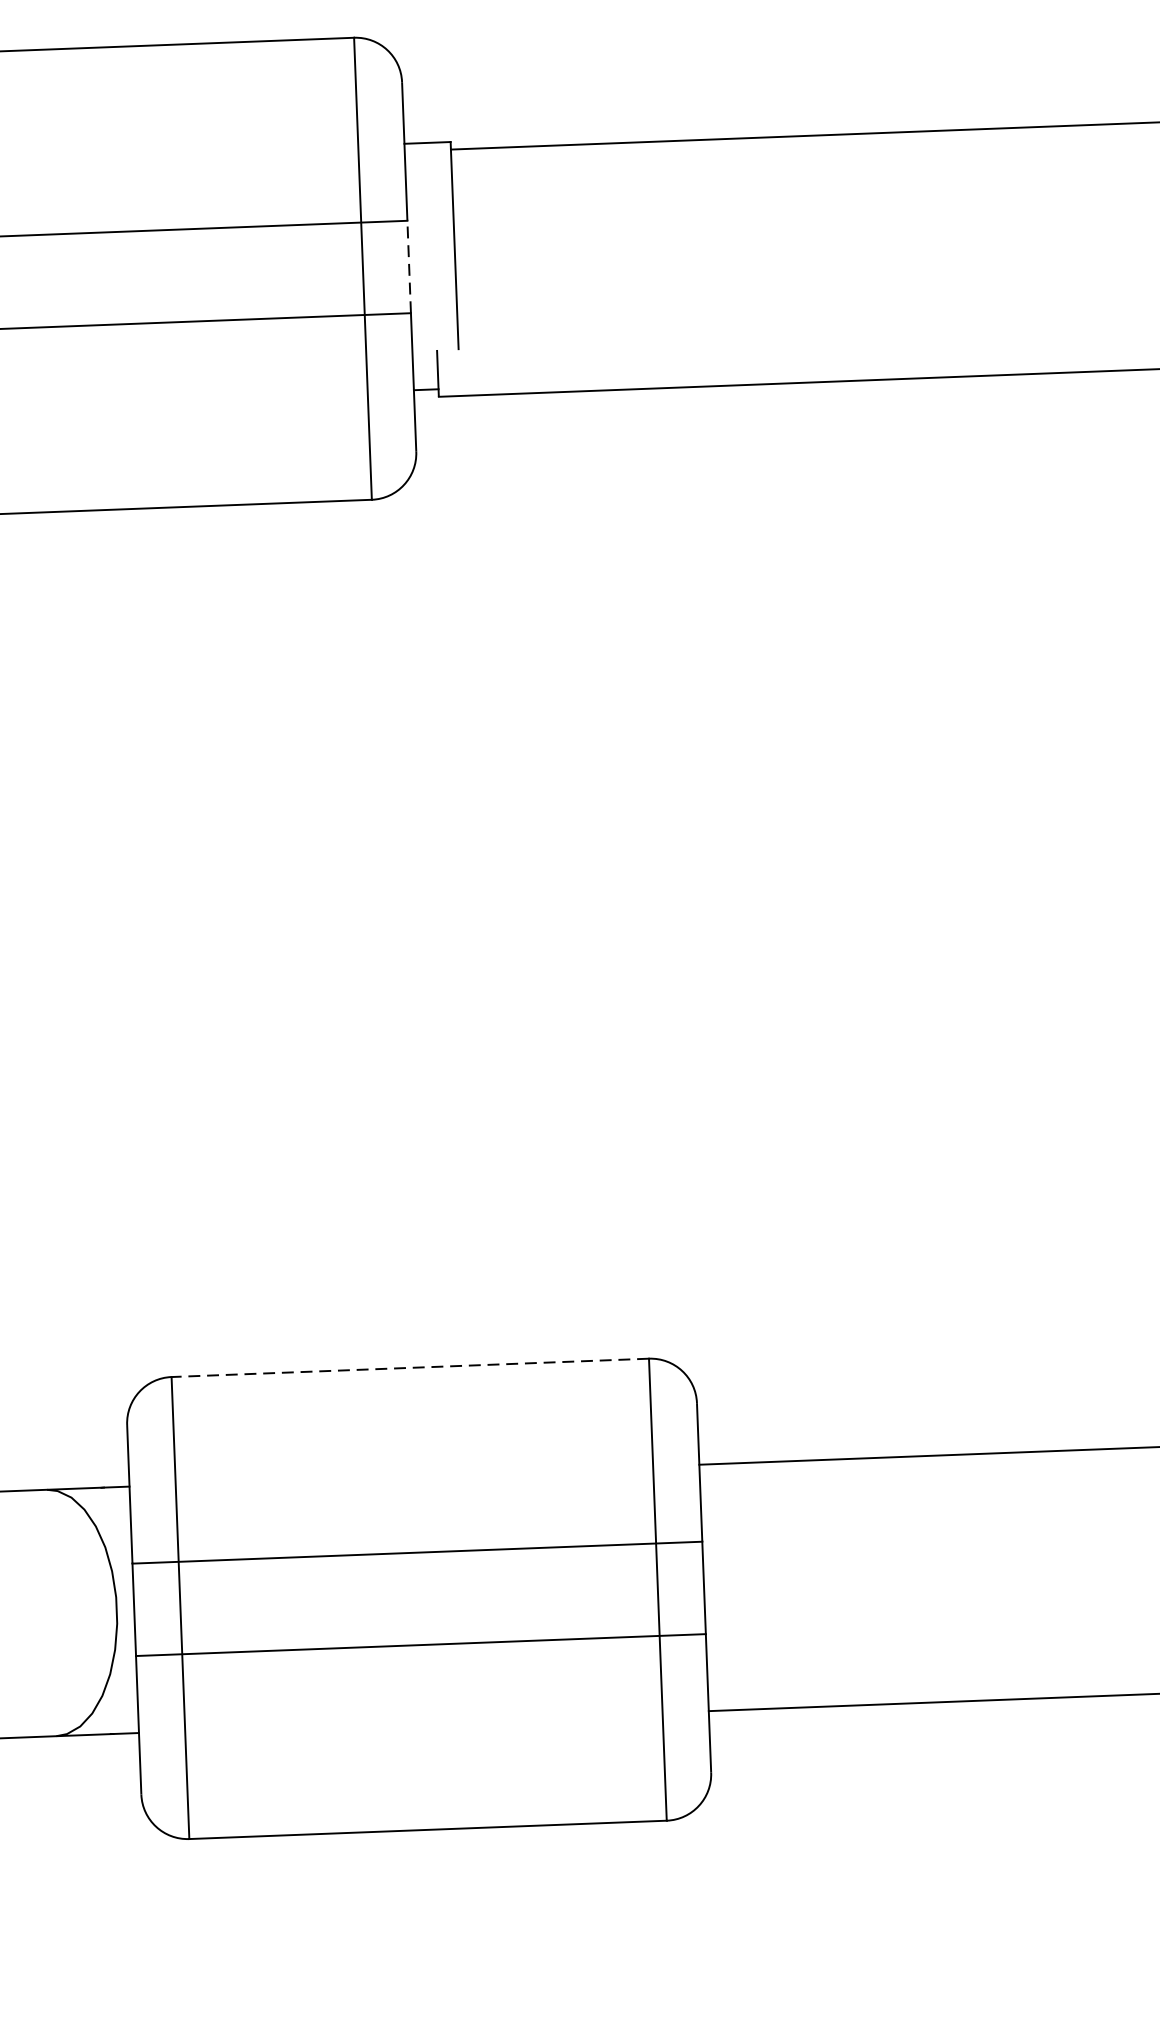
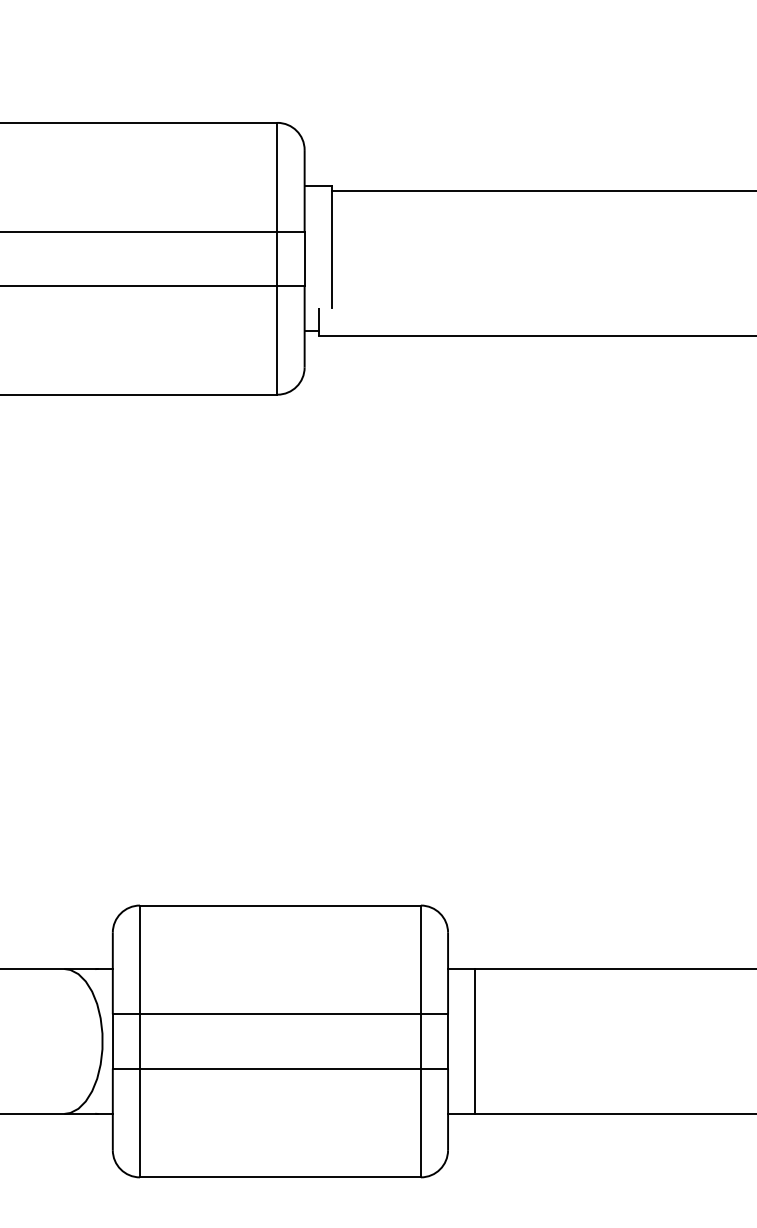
line: (408, 266) -> (304, 258), dashed -> solid
line: (408, 1367) -> (279, 905), dashed -> solid
line: (750, 1584) -> (475, 1040), added

